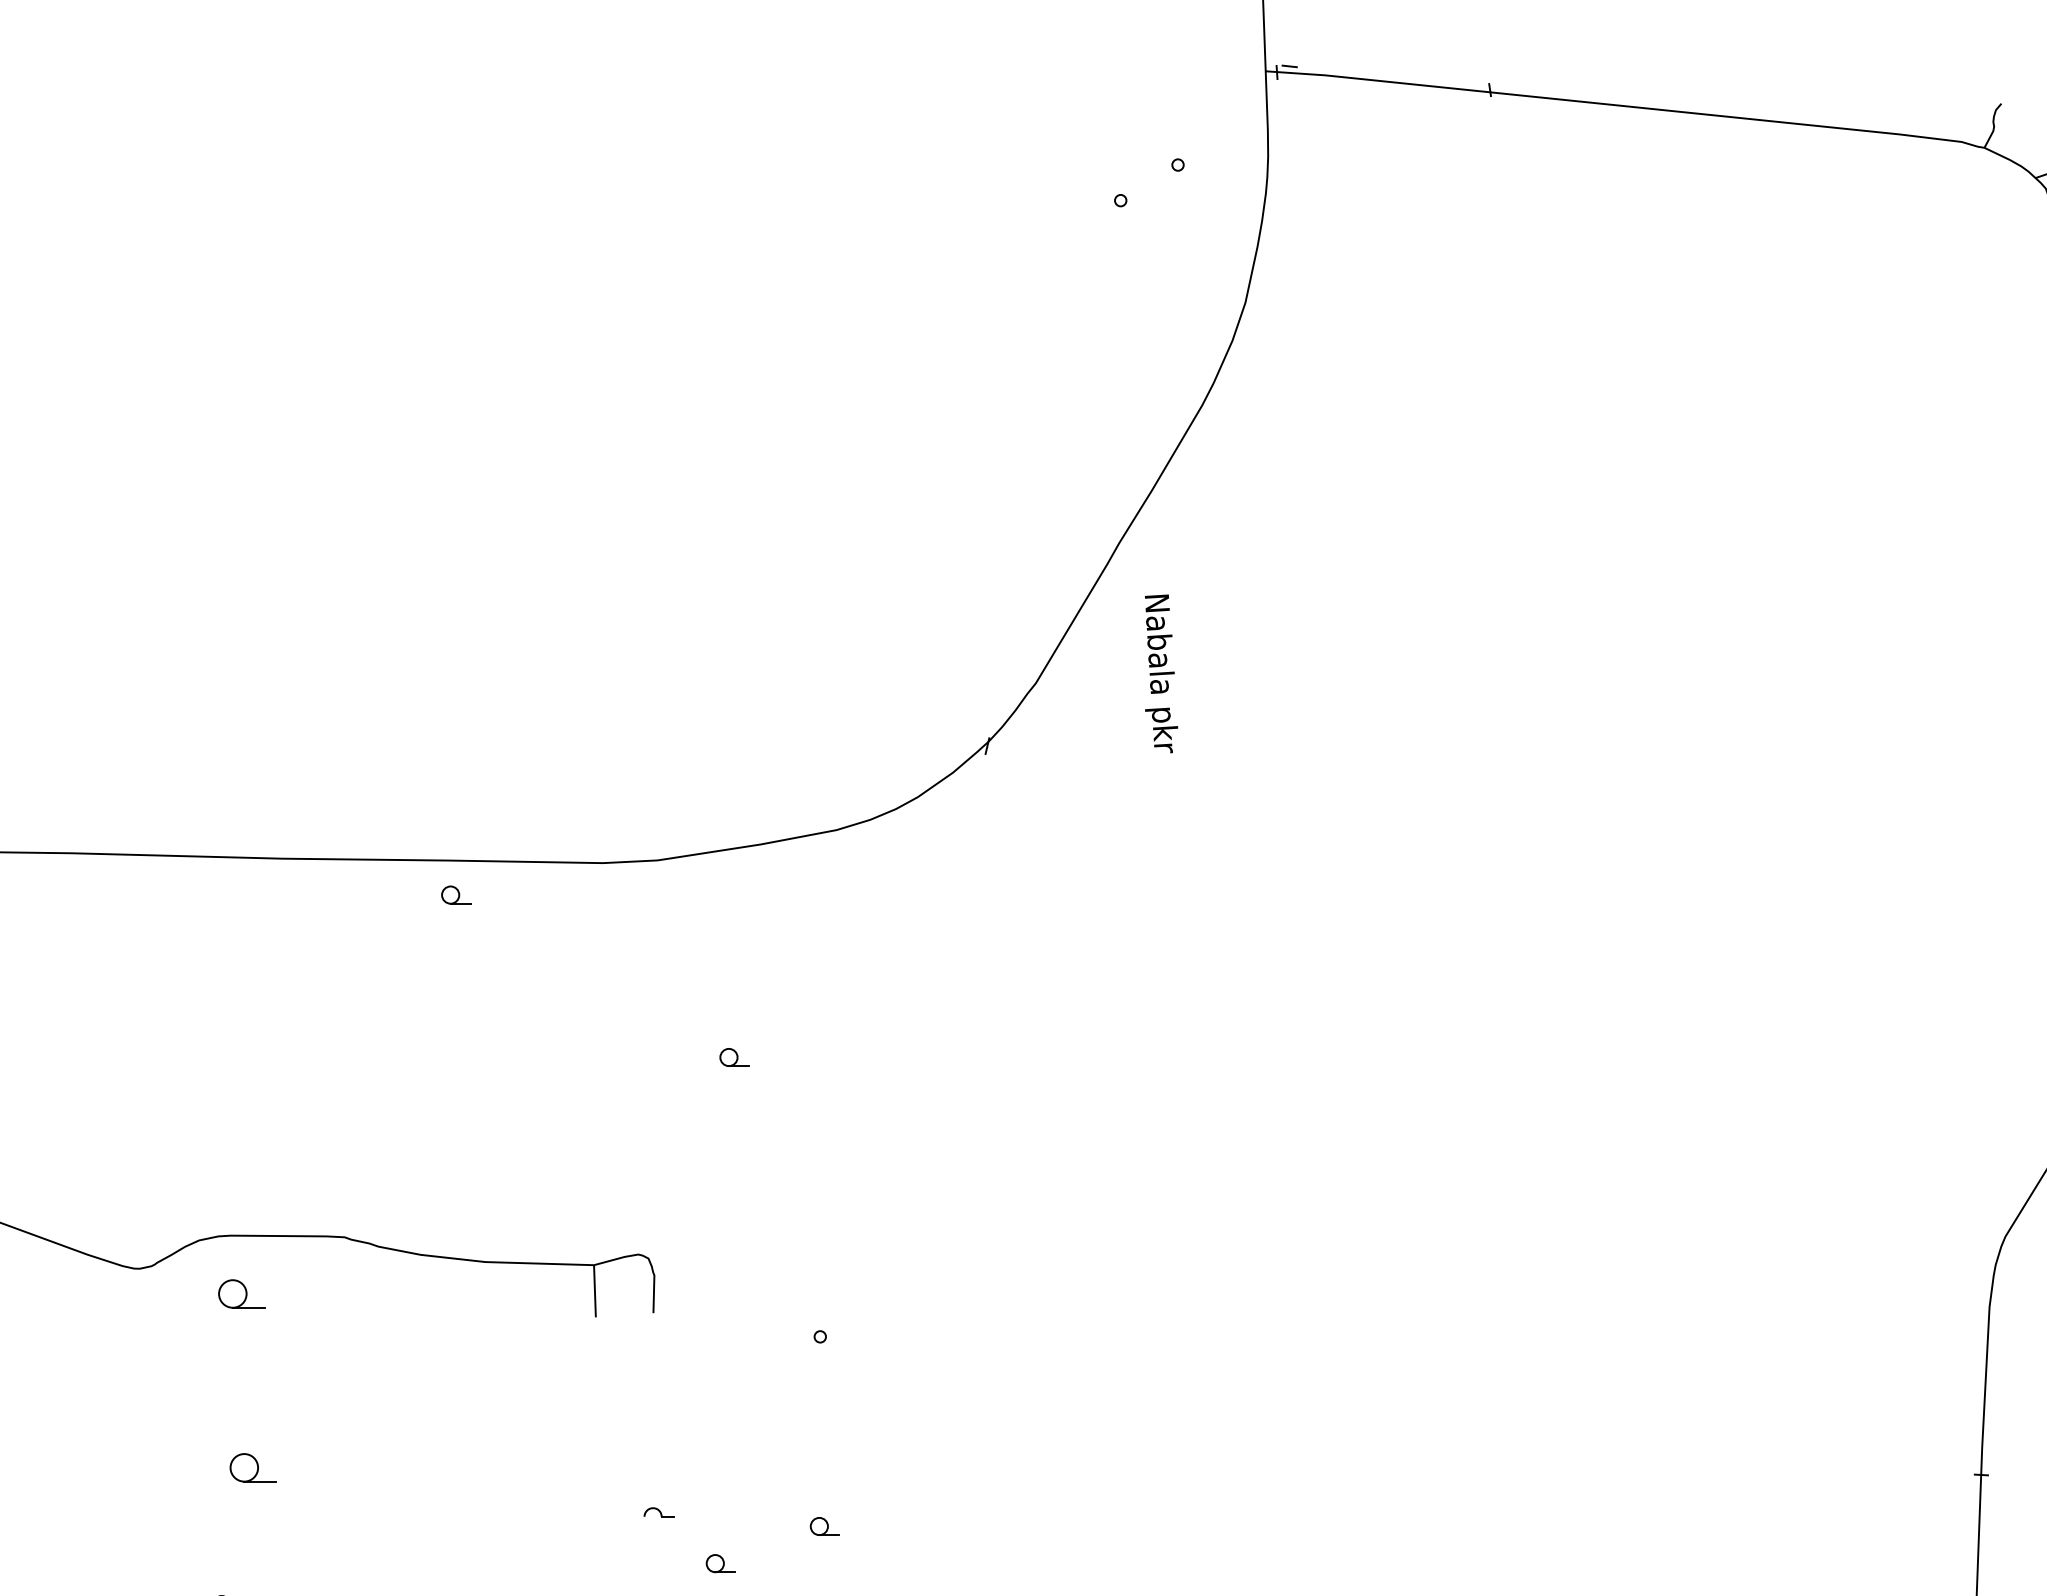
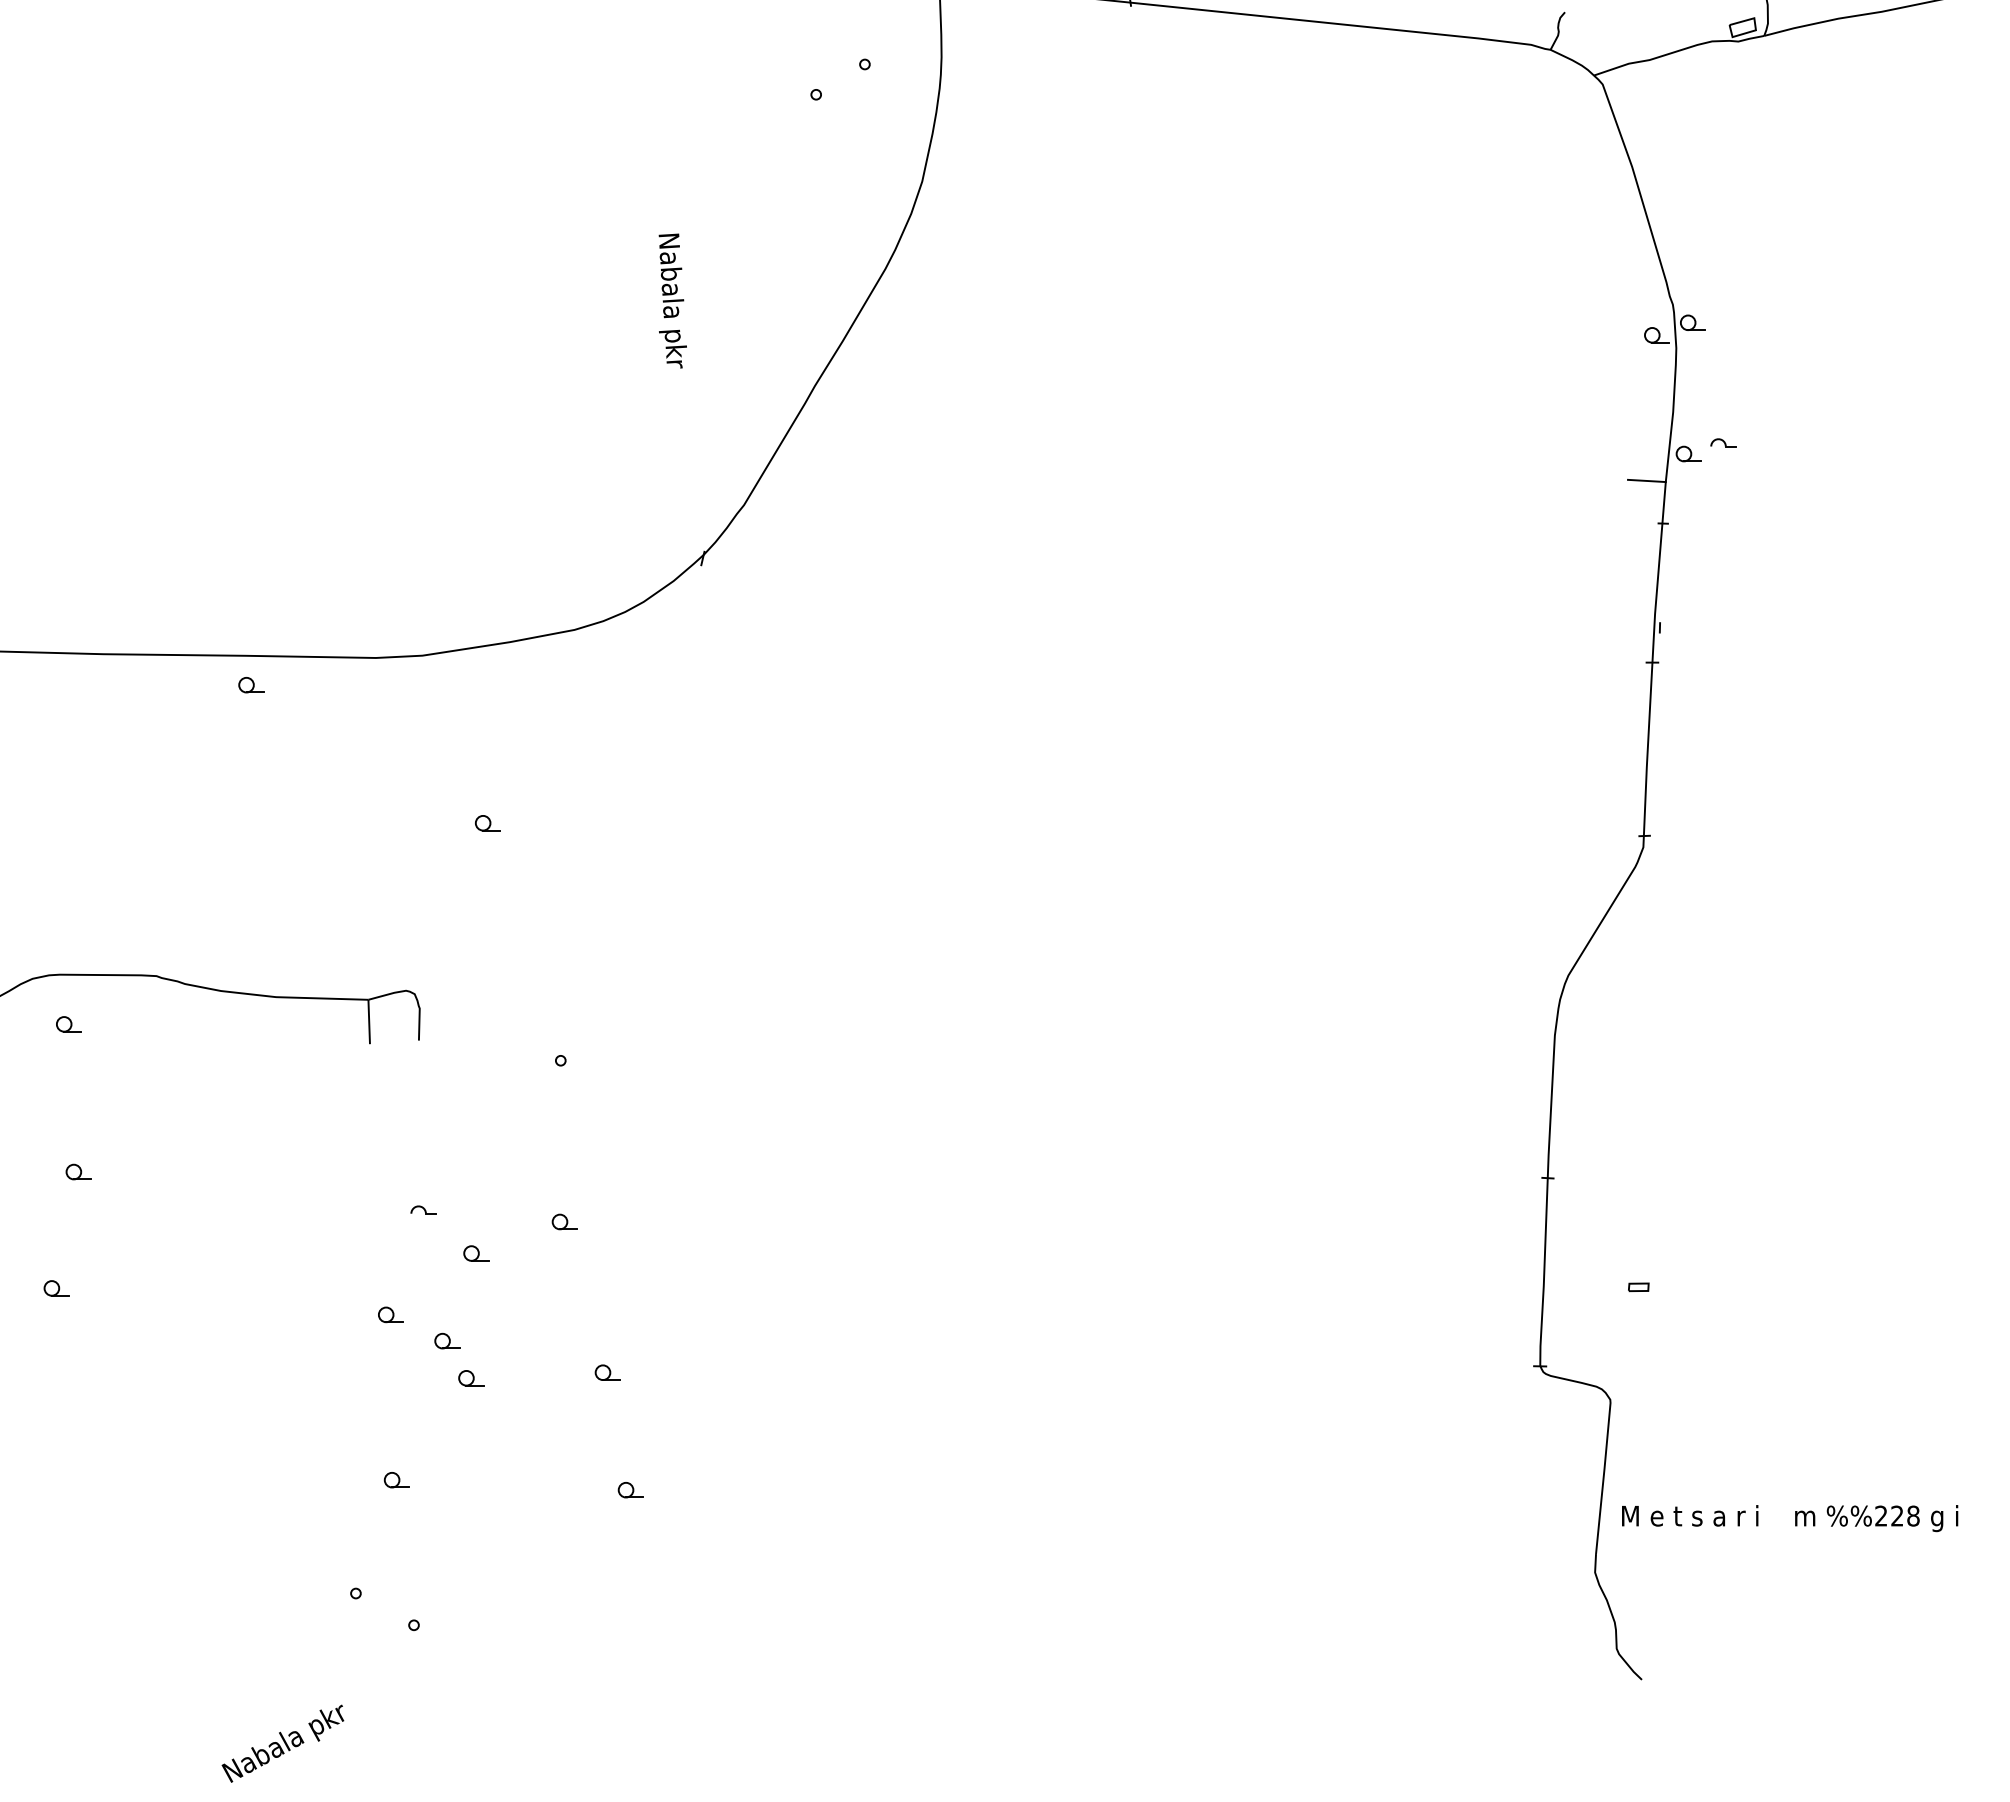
text: (1161, 673) -> (672, 300), moved
part: (241, 1294) -> (68, 1024), size x0.62
part: (253, 1467) -> (78, 1171), size x0.62

